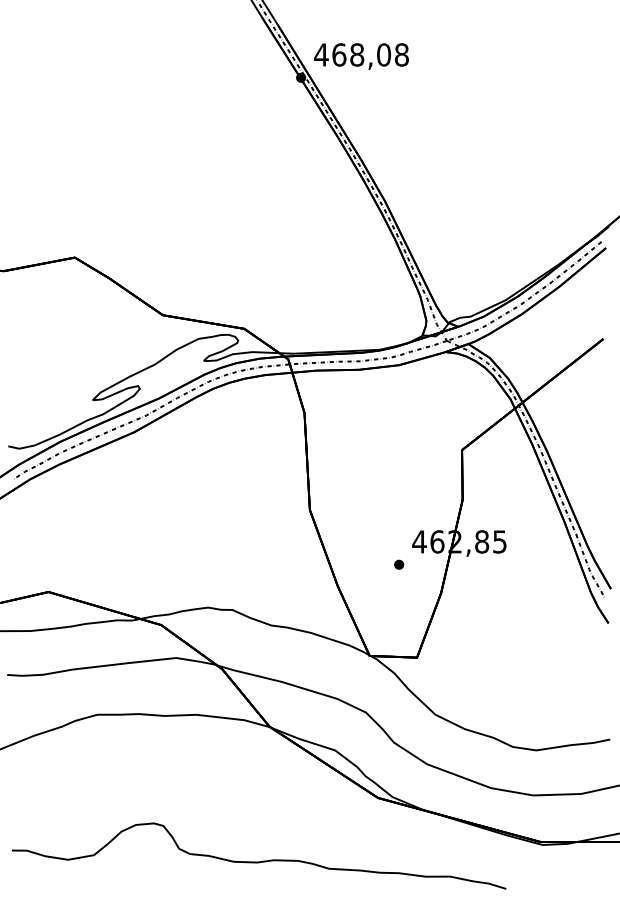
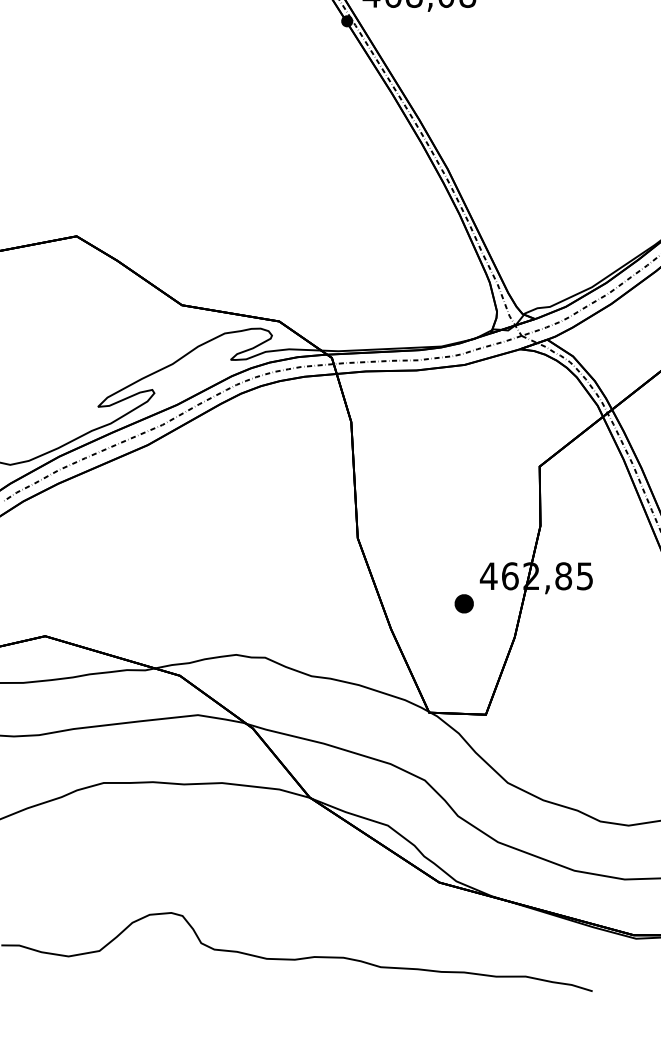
part: (399, 564) -> (464, 603), size x1.6

